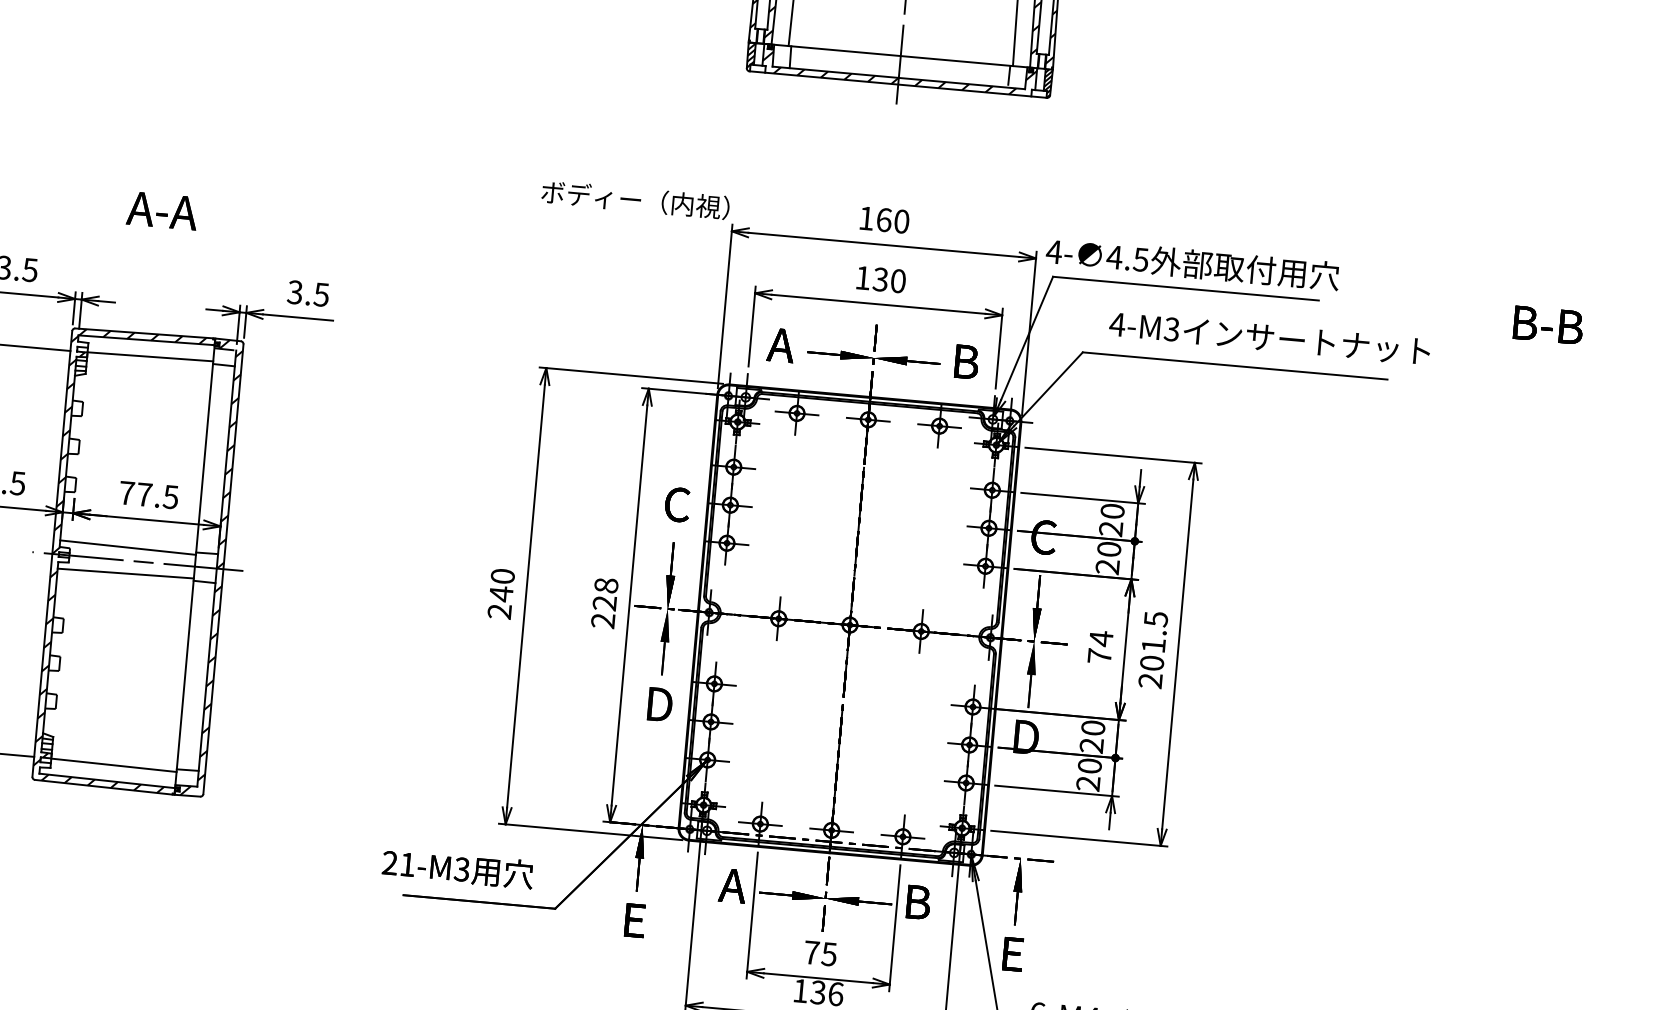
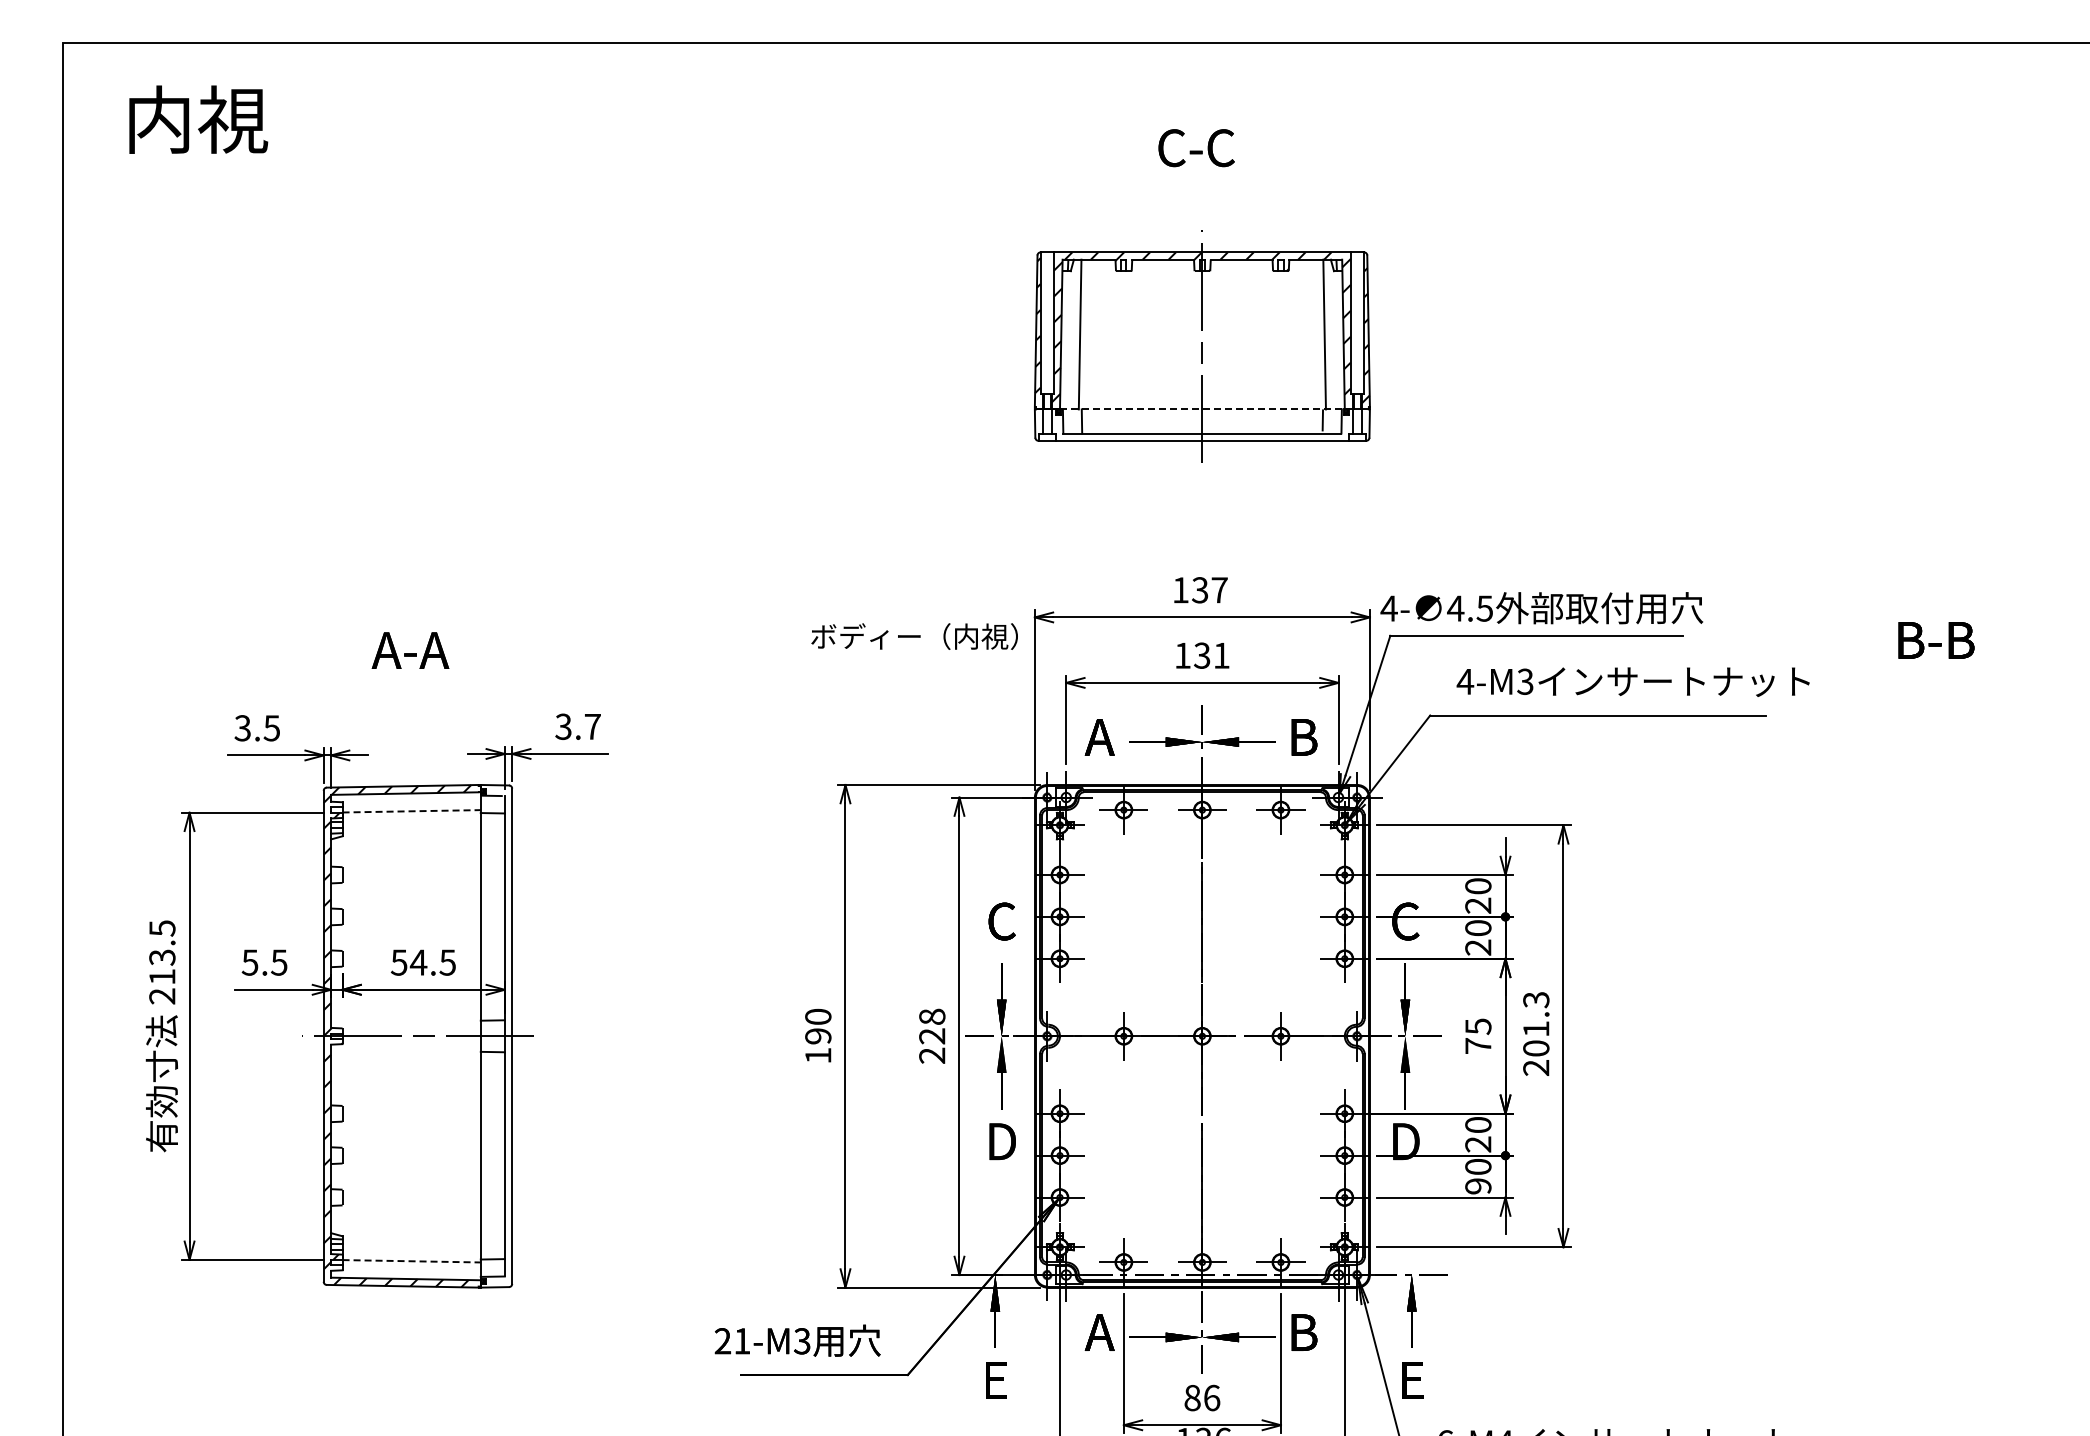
hatch: (750, 56) -> (1038, 424), removed
line: (900, 56) -> (1202, 409), solid -> dashed
hatch: (899, 71) -> (1202, 426), removed
hatch: (1047, 82) -> (1365, 424), removed
text: (635, 199) -> (914, 636), moved
text: (892, 221) -> (1209, 590), 160 -> 137
text: (898, 281) -> (1221, 655), 130 -> 131
text: (321, 295) -> (592, 727), 3.5 -> 3.7
line: (151, 357) -> (412, 811), solid -> dashed
text: (135, 493) -> (408, 962), 77.5 -> 54.5
line: (127, 547) -> (405, 1021), removed
hatch: (211, 568) -> (499, 1036), removed
line: (125, 573) -> (405, 1050), removed
text: (500, 602) -> (818, 1045), 240 -> 190
text: (1155, 619) -> (1535, 1000), 201.5 -> 201.3
text: (1101, 638) -> (1478, 1026), 74 -> 75
line: (114, 765) -> (412, 1261), solid -> dashed
text: (1088, 783) -> (1478, 1186), 20 -> 90
text: (820, 953) -> (1202, 1397), 75 -> 86

